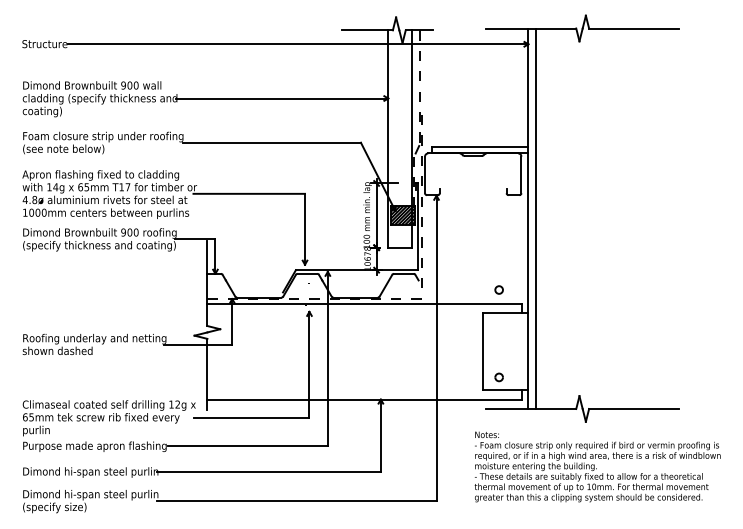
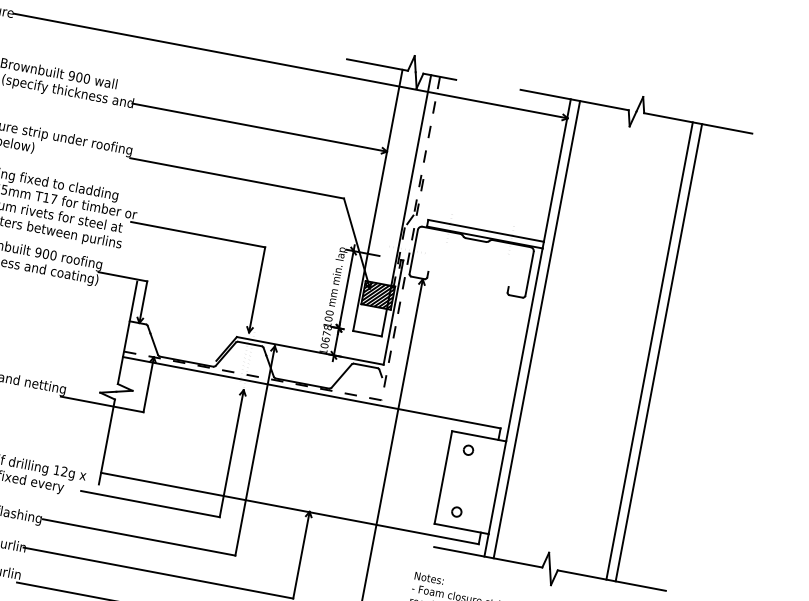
line: (629, 218) -> (649, 350), added
line: (637, 218) -> (659, 352), added
part: (498, 289) -> (467, 449), moved

